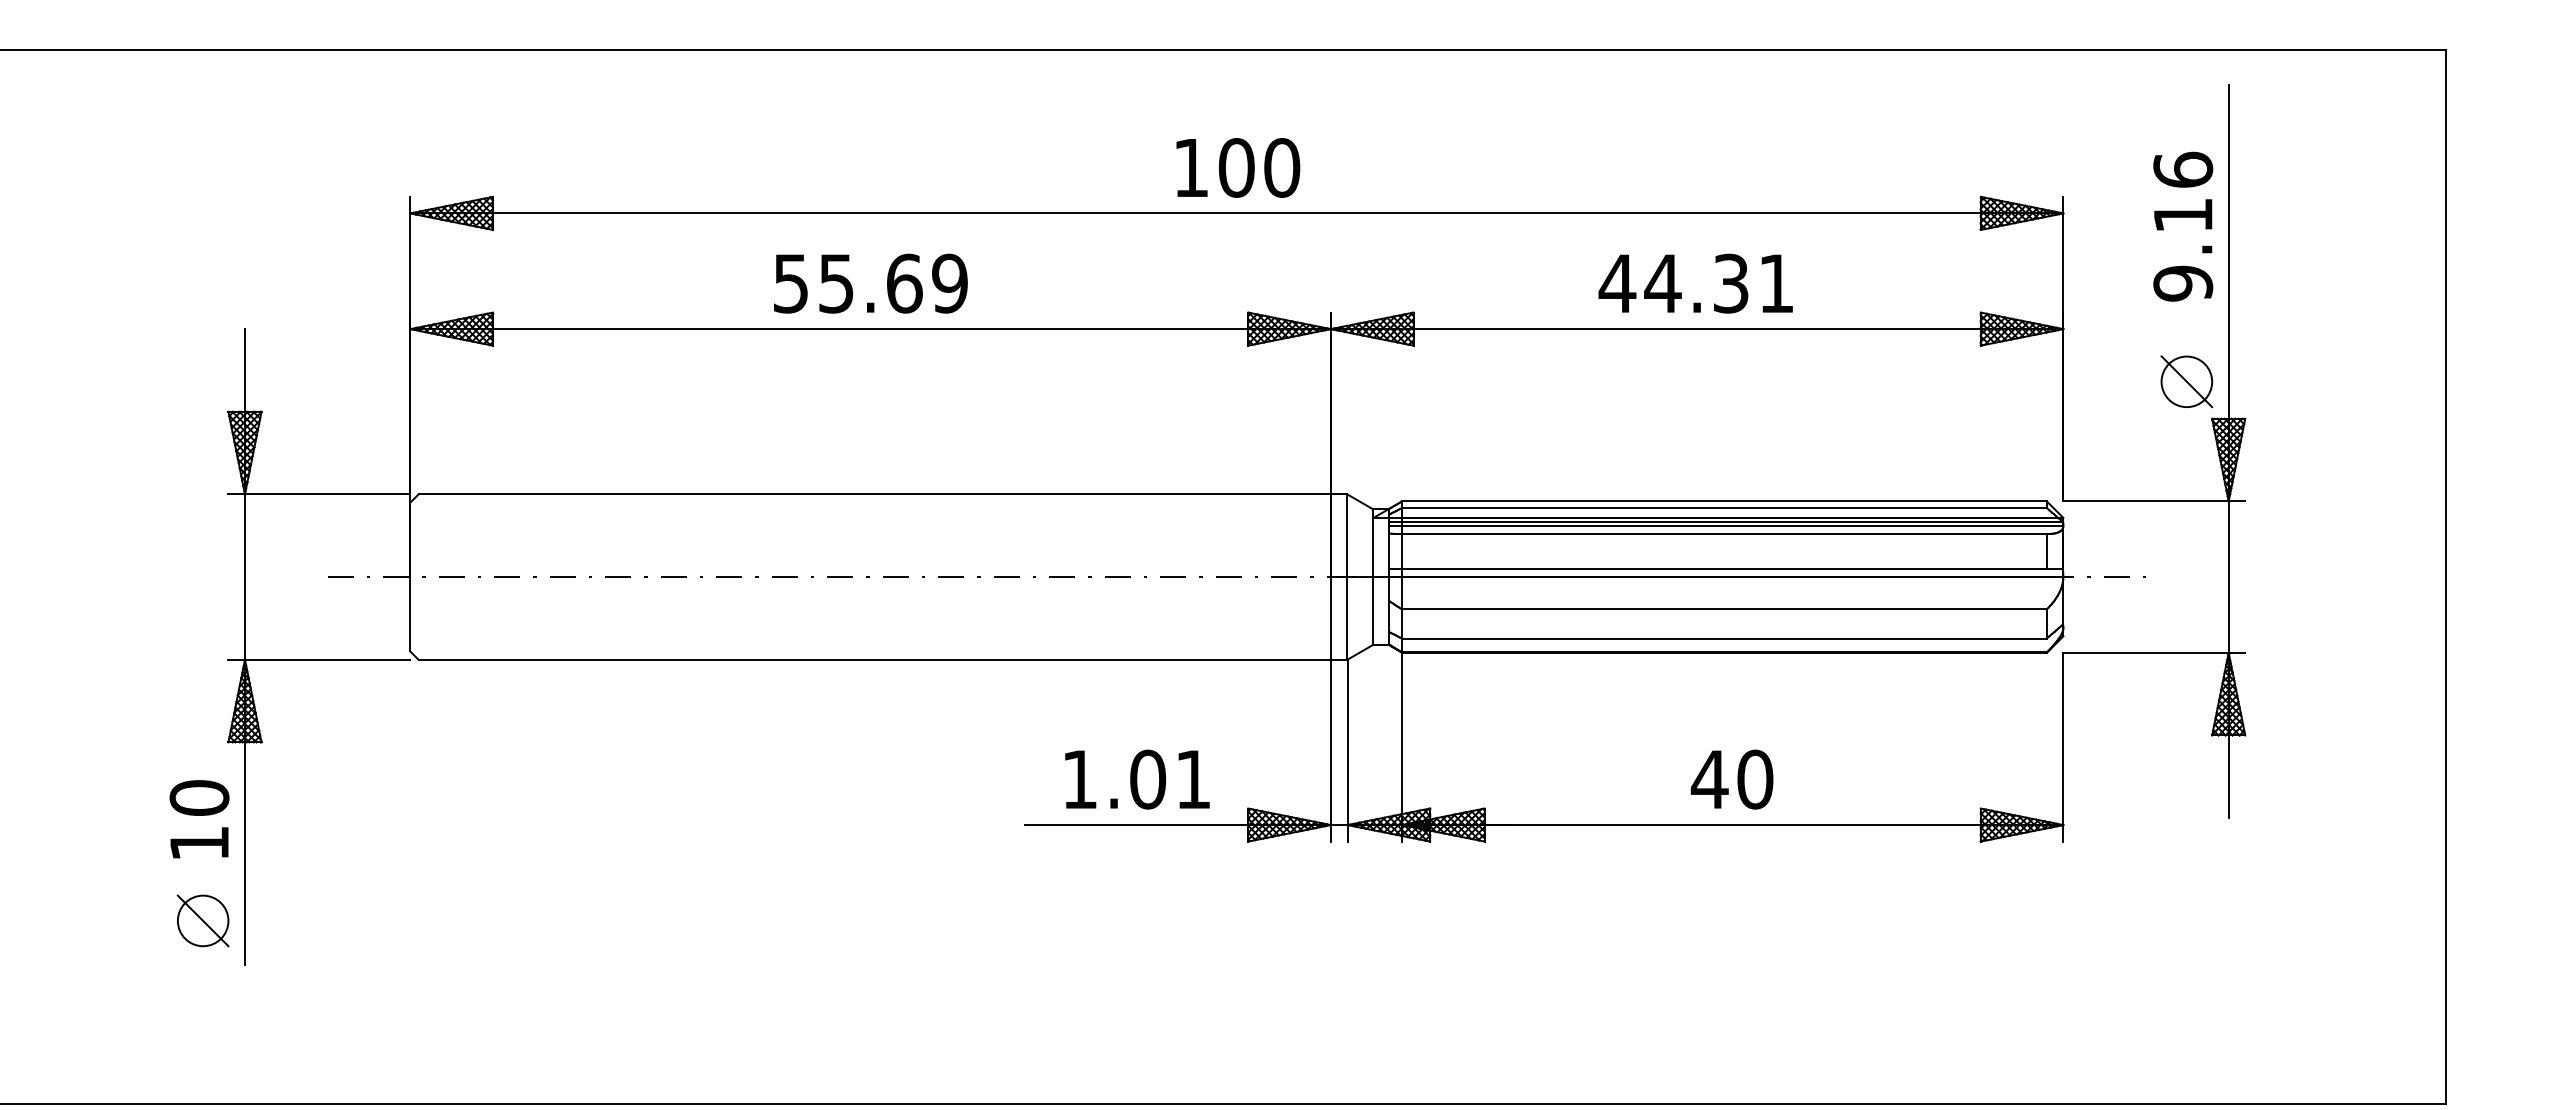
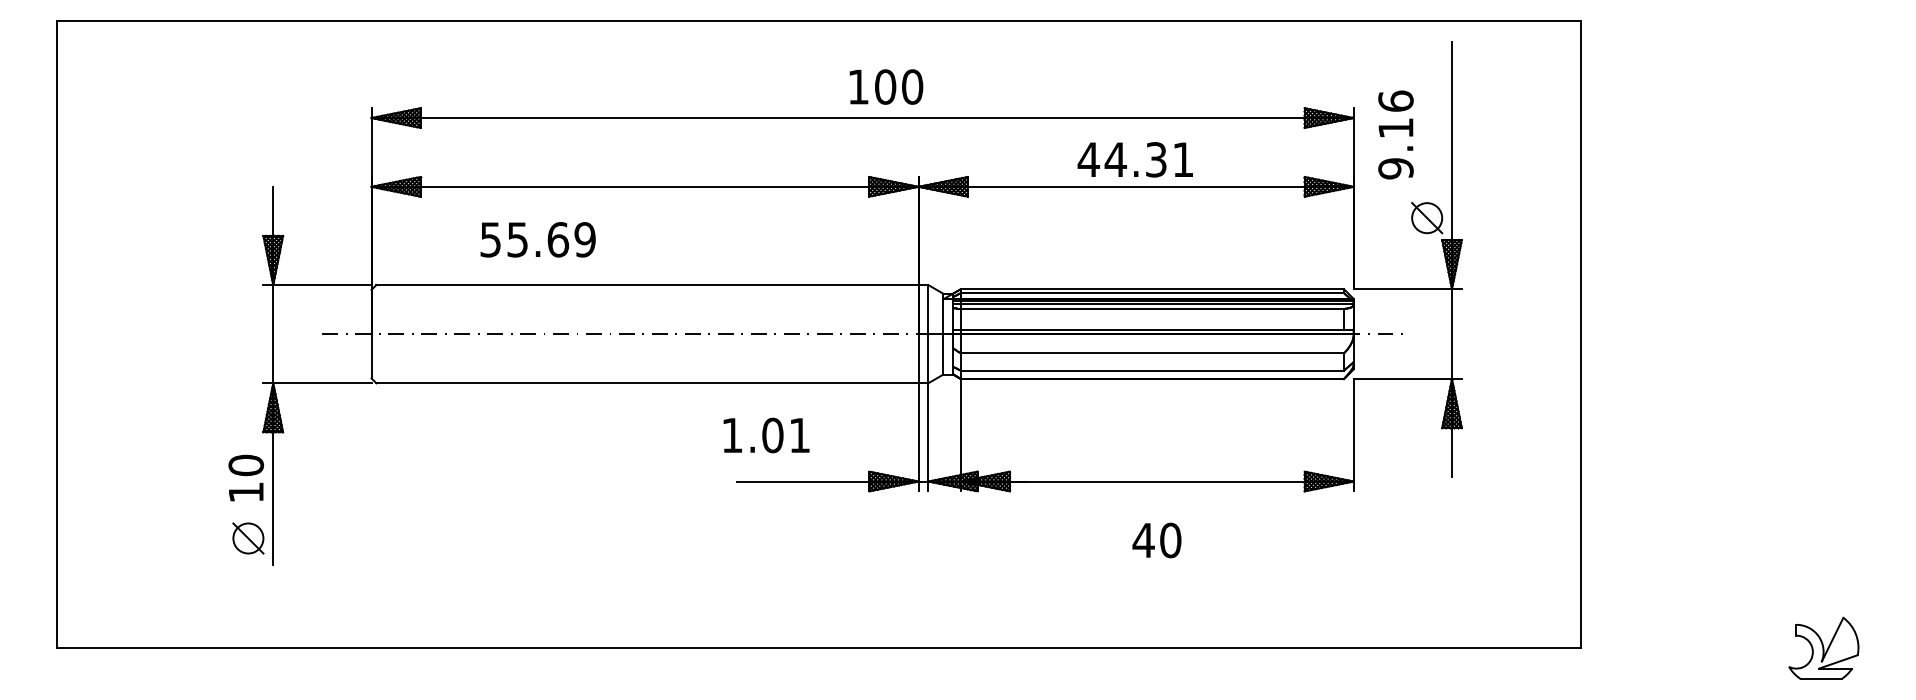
text: (1238, 167) -> (886, 86), moved
text: (2182, 225) -> (1395, 134), moved
text: (869, 283) -> (537, 239), moved
text: (1137, 779) -> (766, 435), moved
text: (1731, 779) -> (1156, 540), moved

